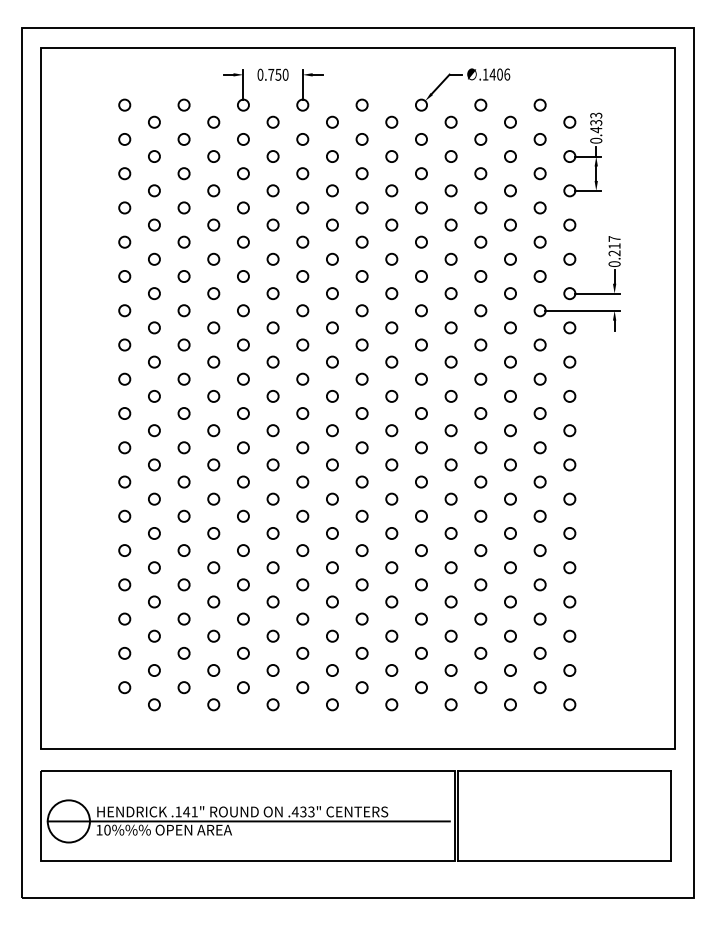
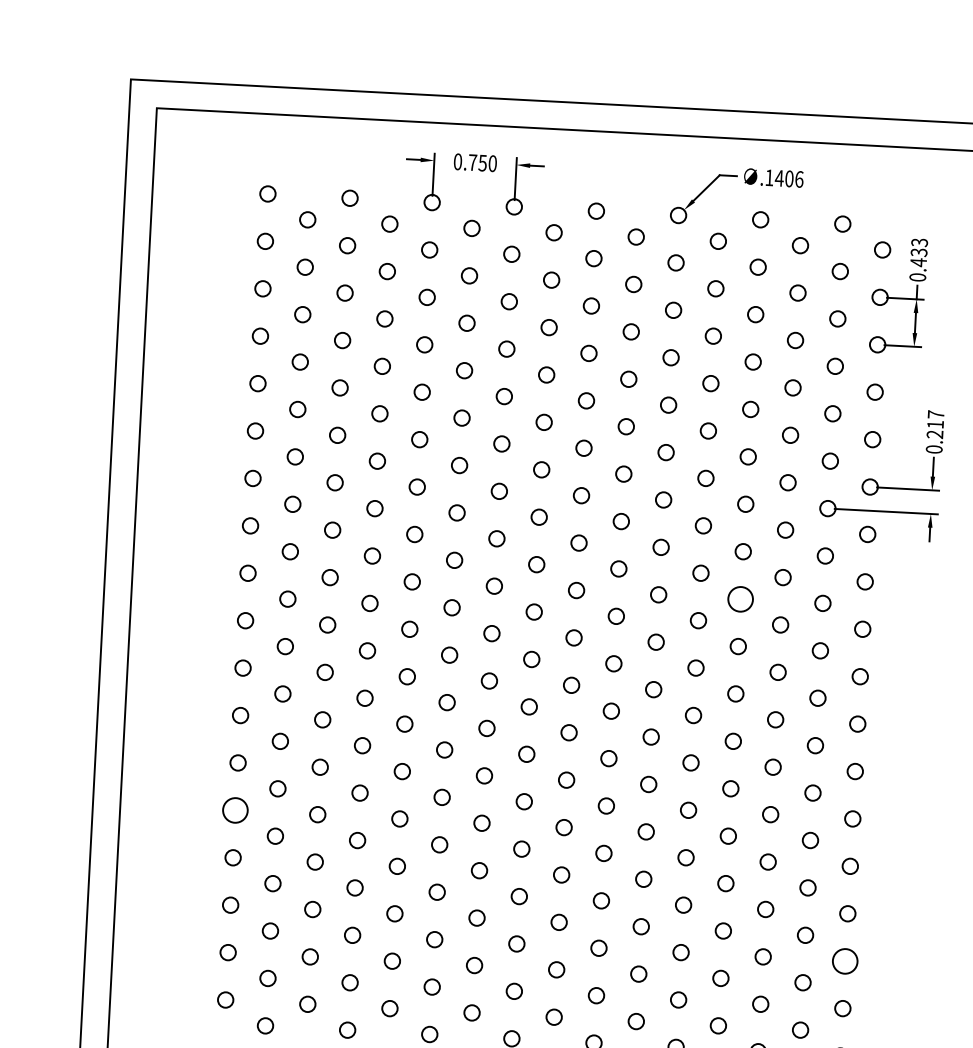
circle: (480, 378) -> (740, 598), size x1.6
circle: (124, 550) -> (235, 810), size x1.6
circle: (569, 635) -> (844, 960), size x1.6

